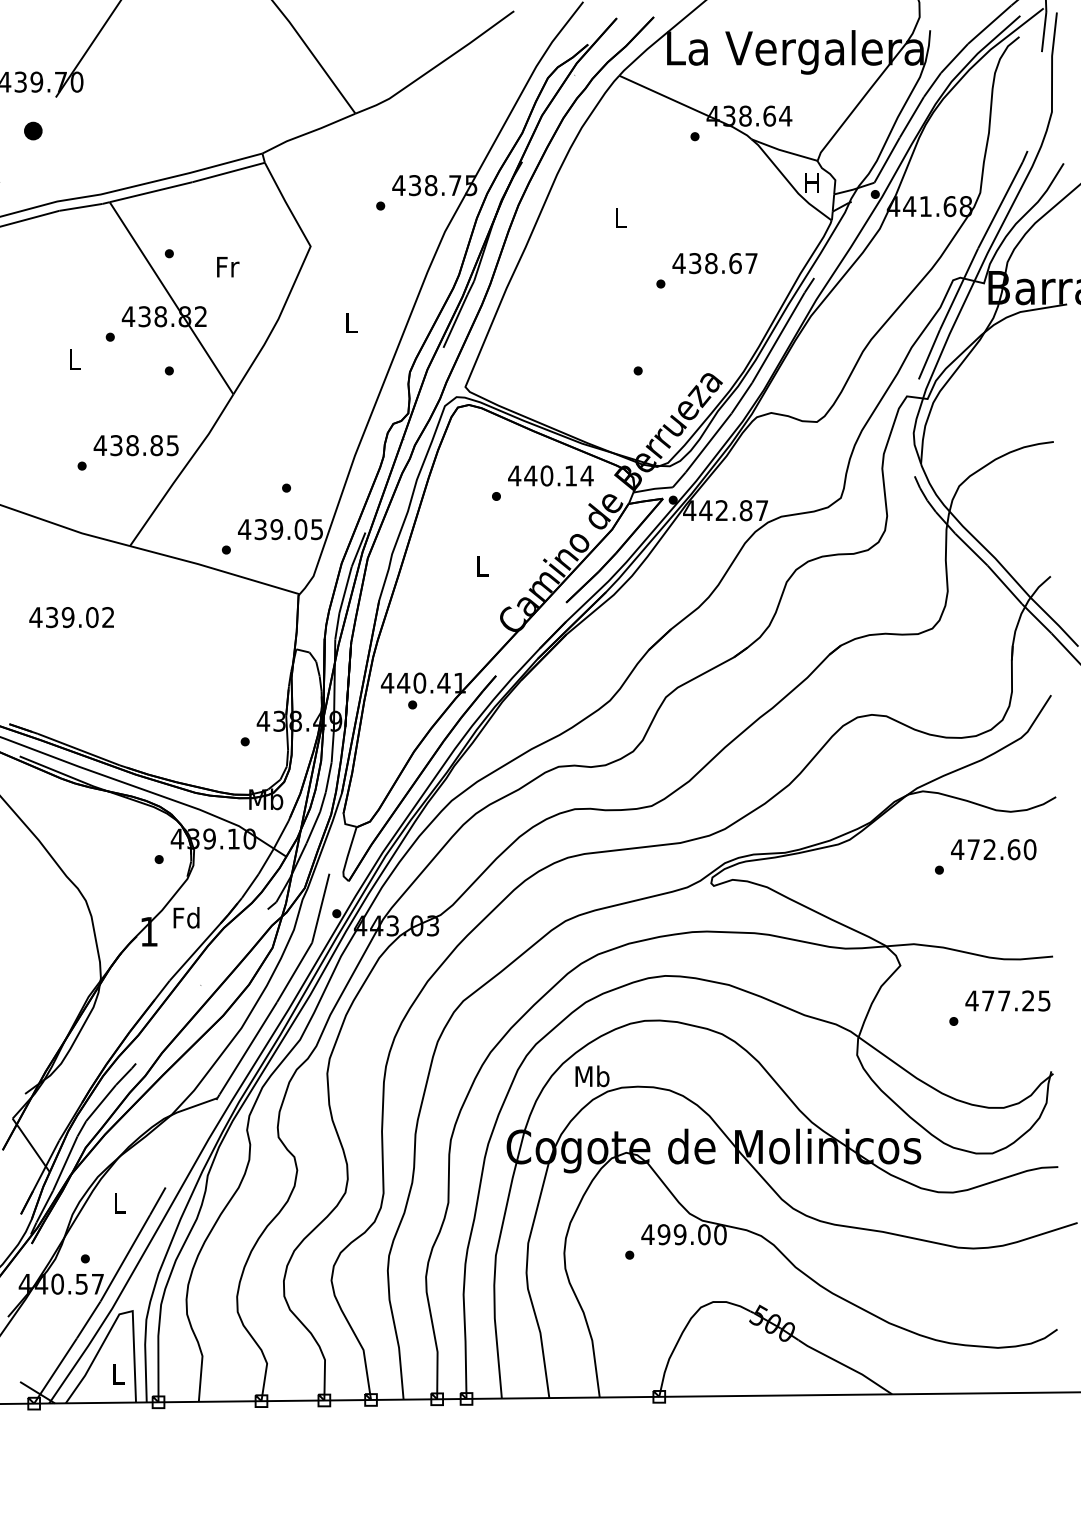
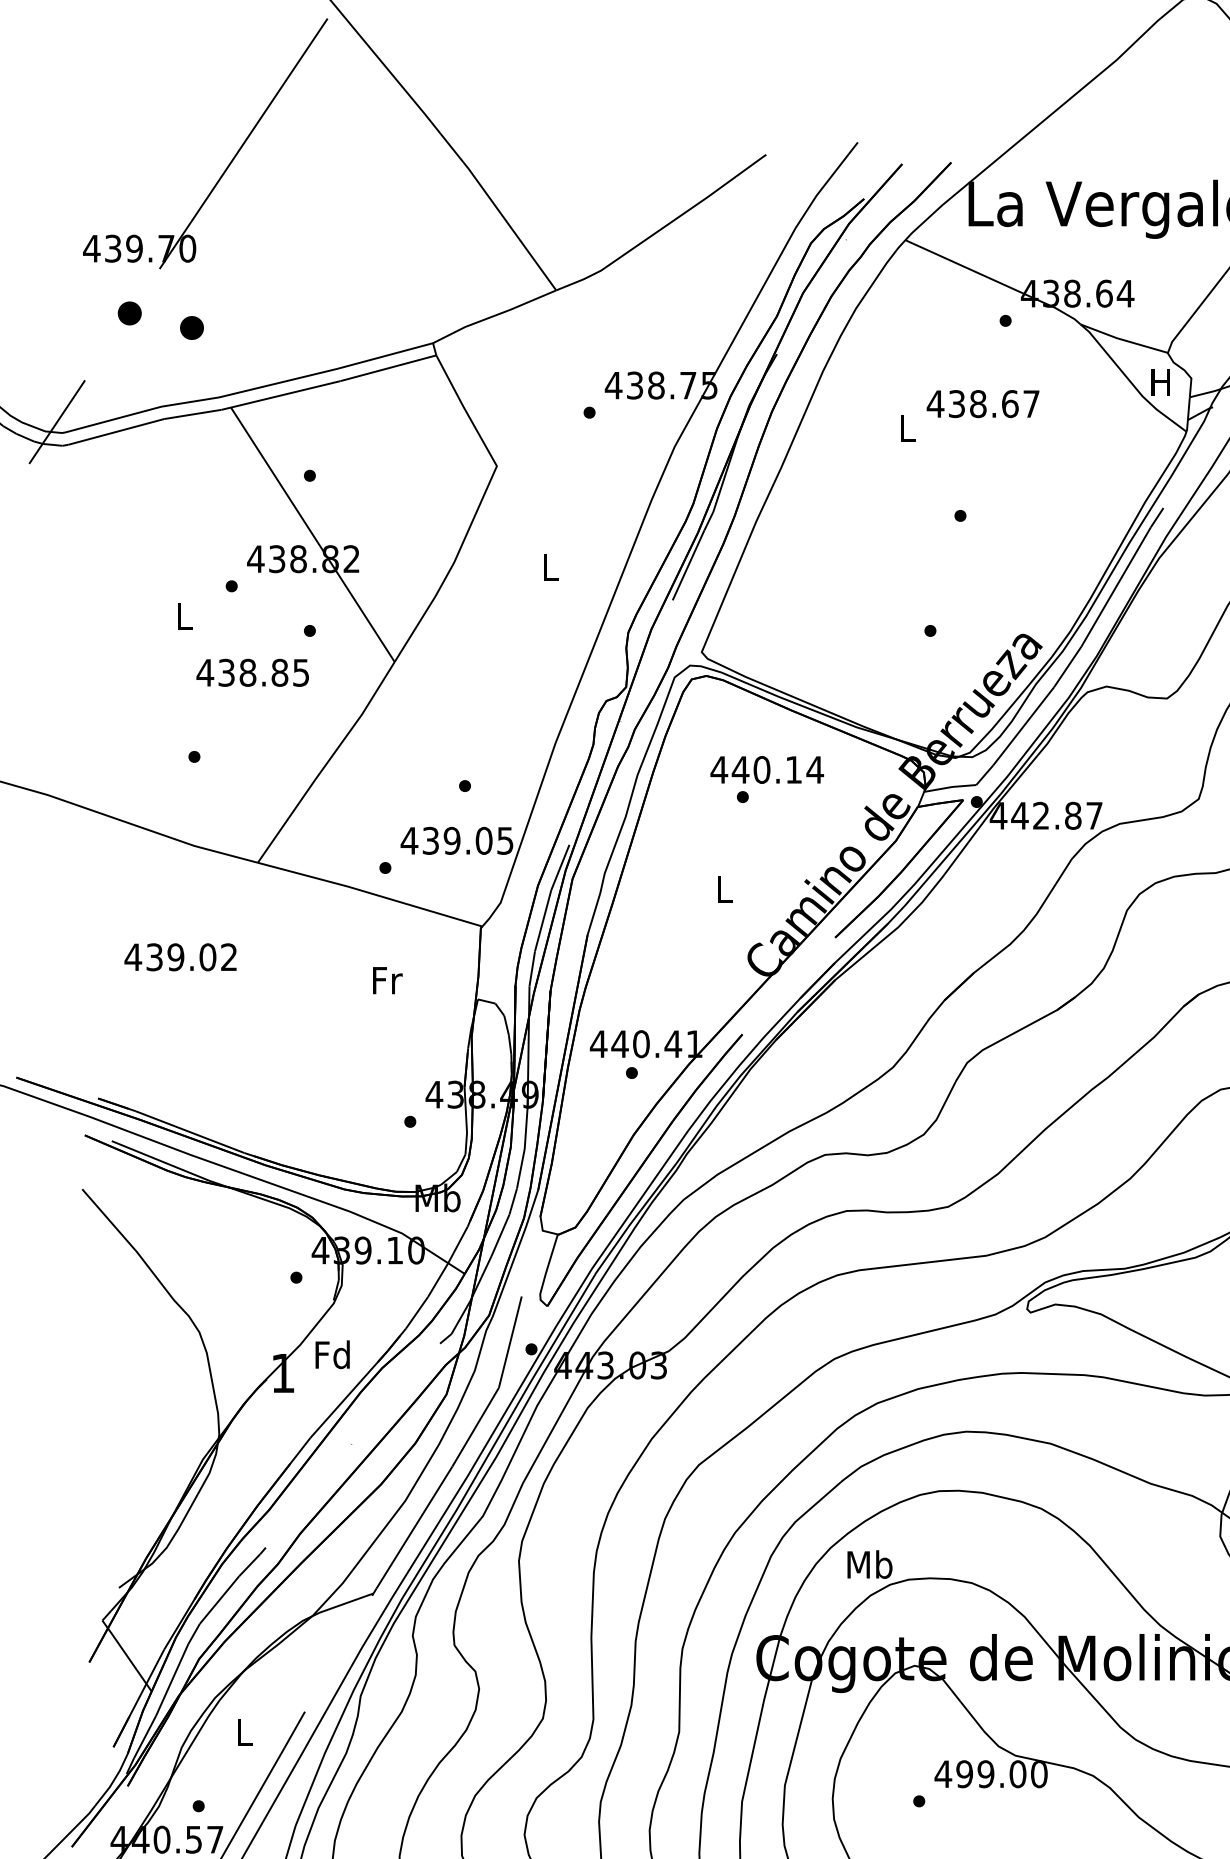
part: (80, 141) -> (192, 327), added
text: (714, 263) -> (982, 404), moved
text: (228, 267) -> (388, 981), moved
text: (135, 445) -> (251, 672), moved
text: (550, 475) -> (766, 769), moved

